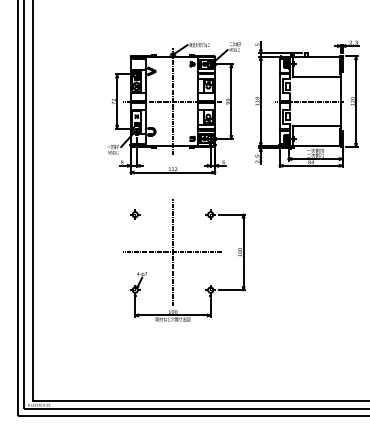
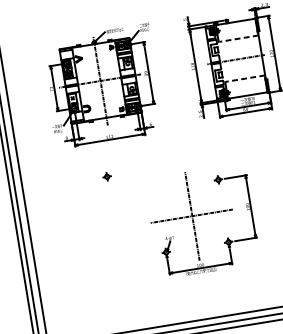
line: (317, 77) -> (239, 38), solid -> dashed
part: (174, 108) -> (102, 86), moved
line: (317, 125) -> (245, 78), solid -> dashed
part: (183, 252) -> (201, 214), moved

